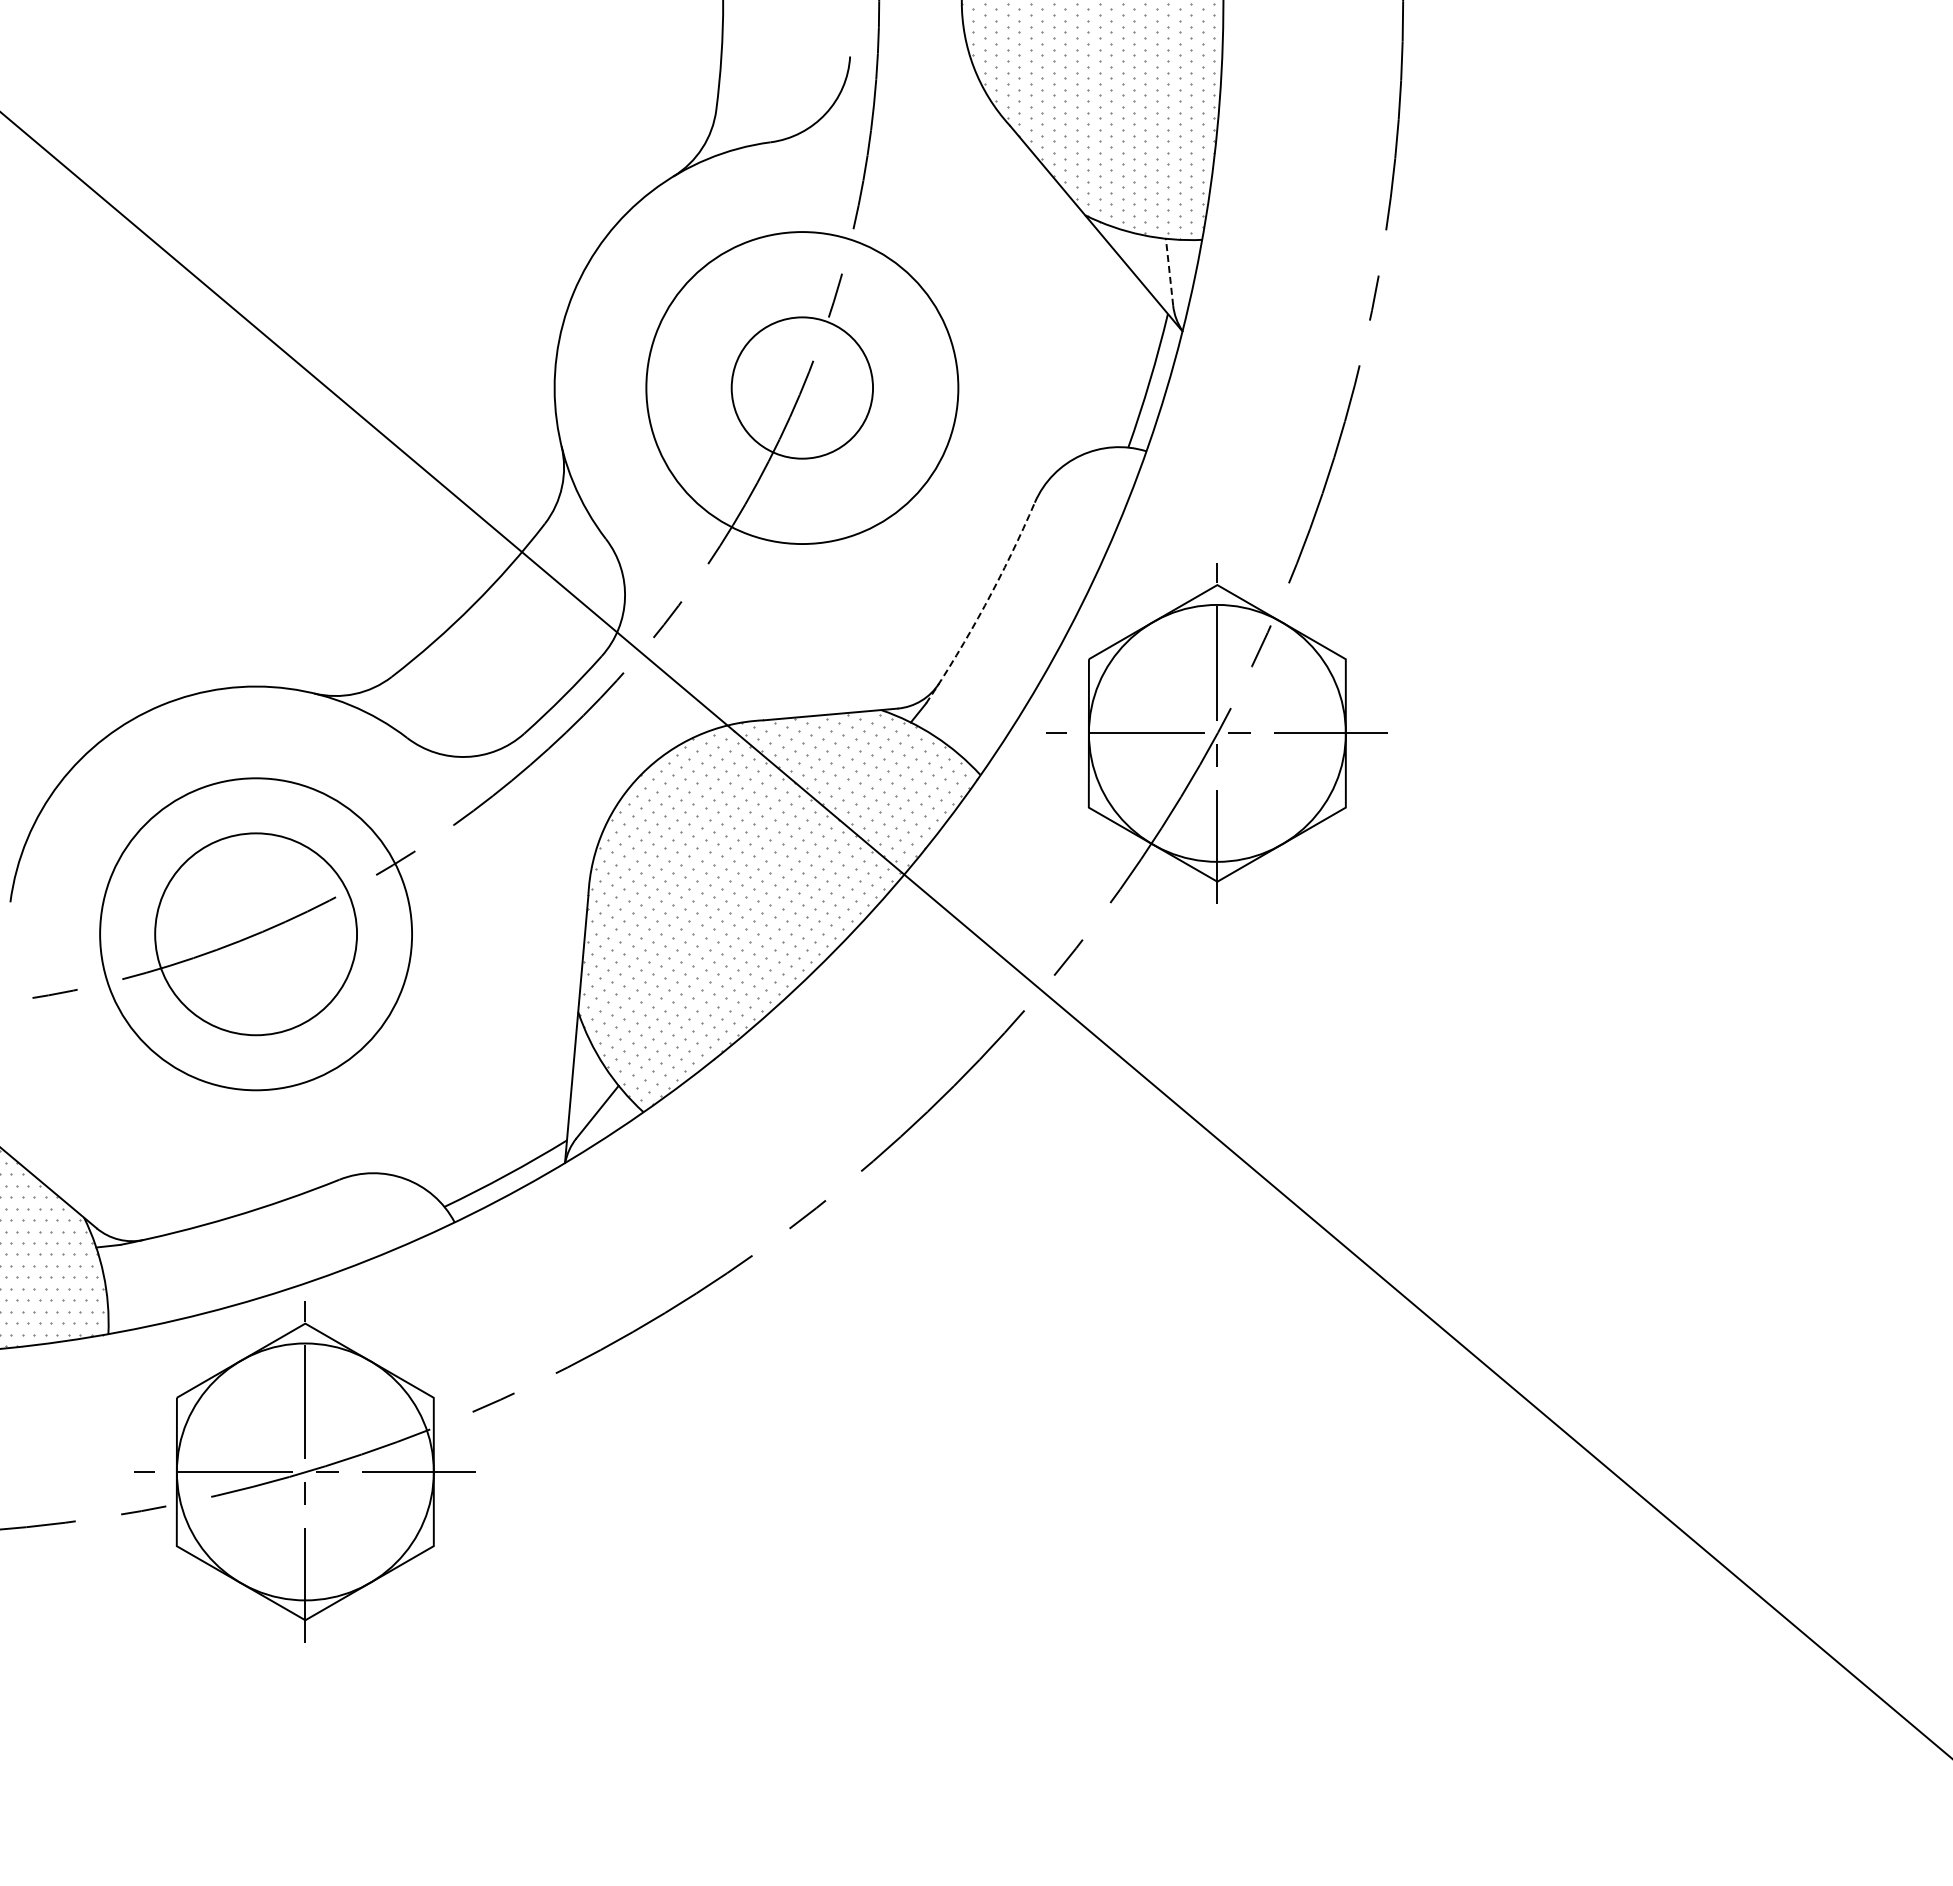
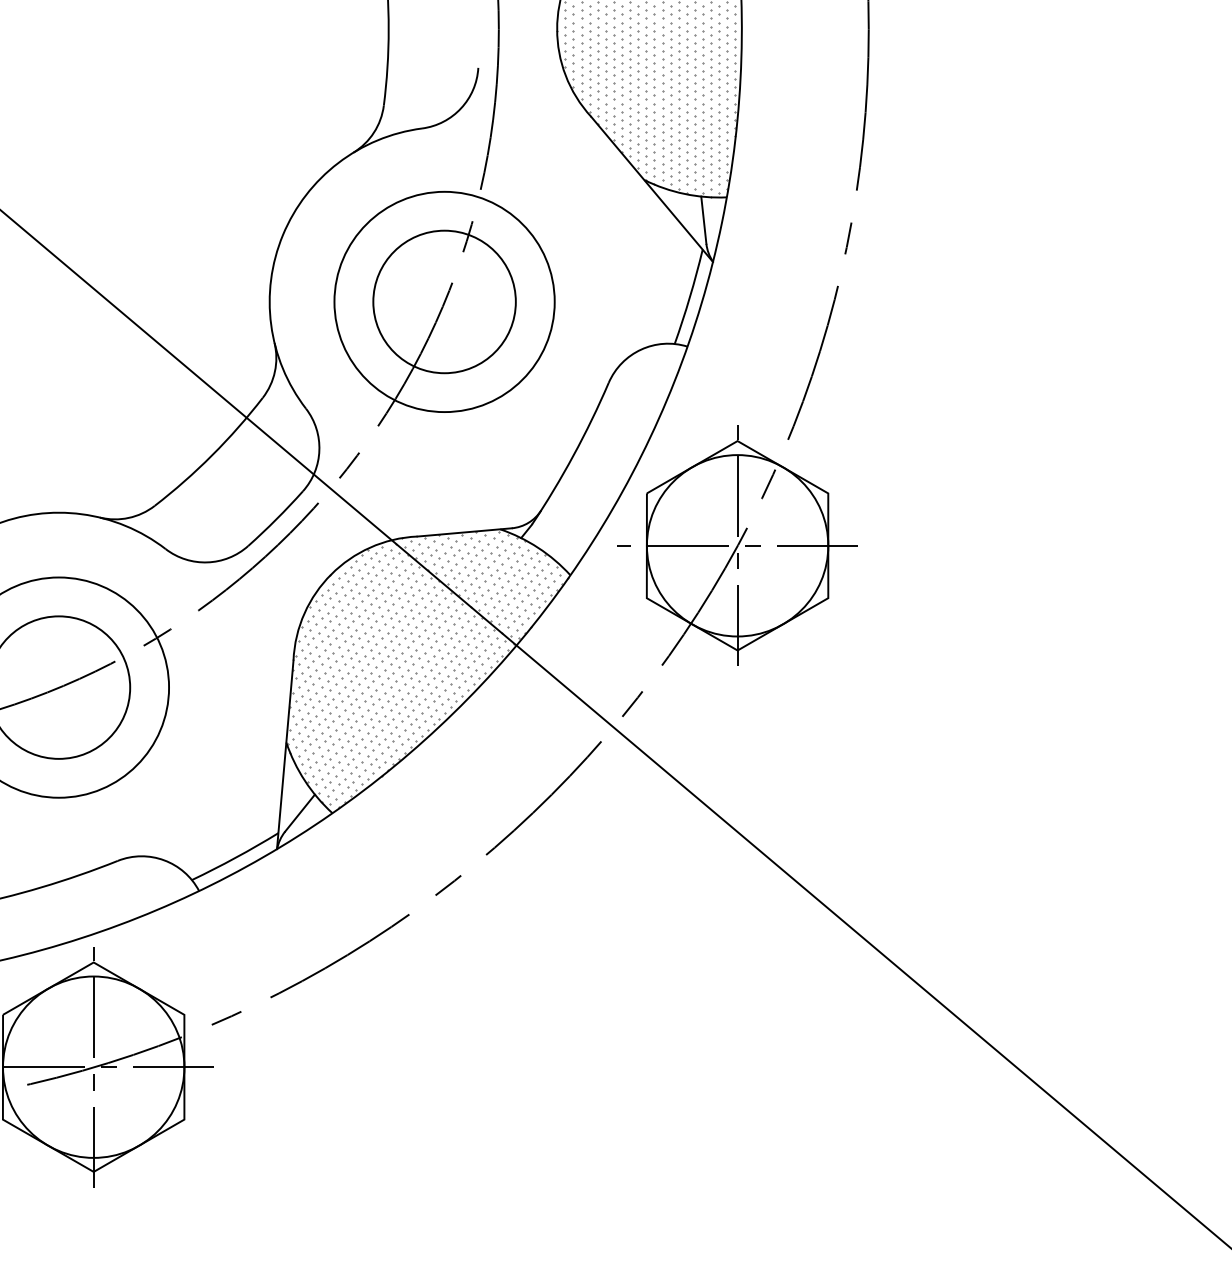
line: (1169, 272) -> (703, 220), dashed -> solid
circle: (802, 387) -> (444, 301), size x1.43
arc: (984, 605) -> (573, 455), dashed -> solid

